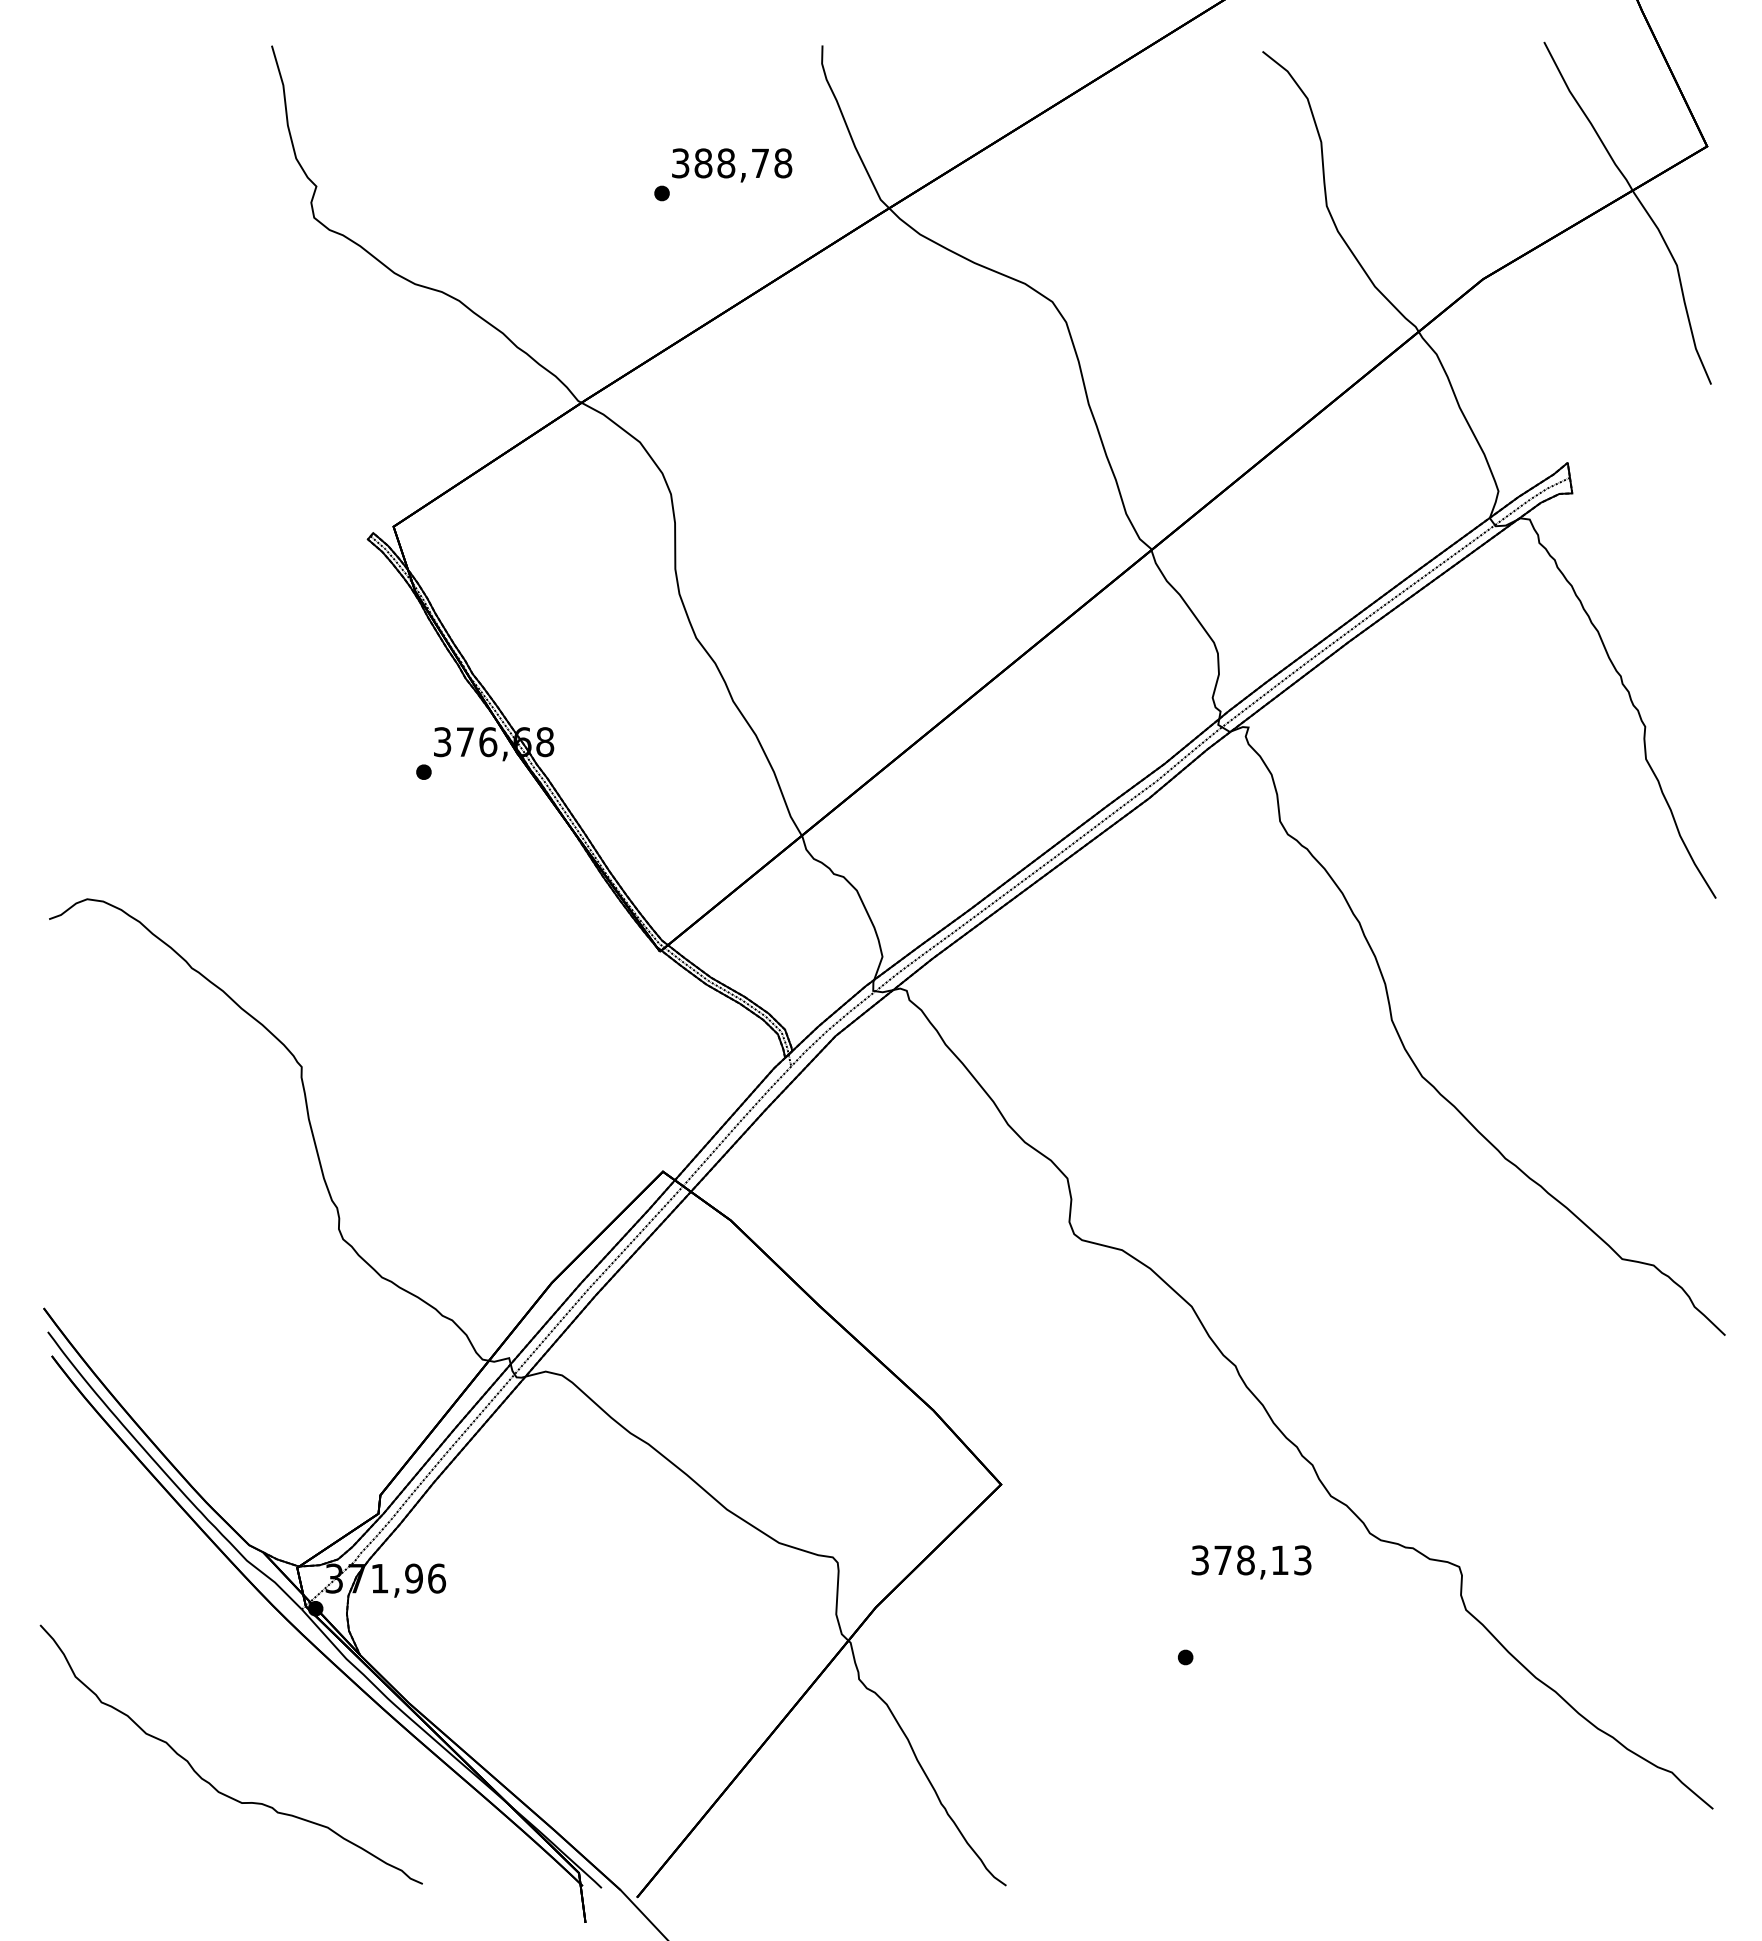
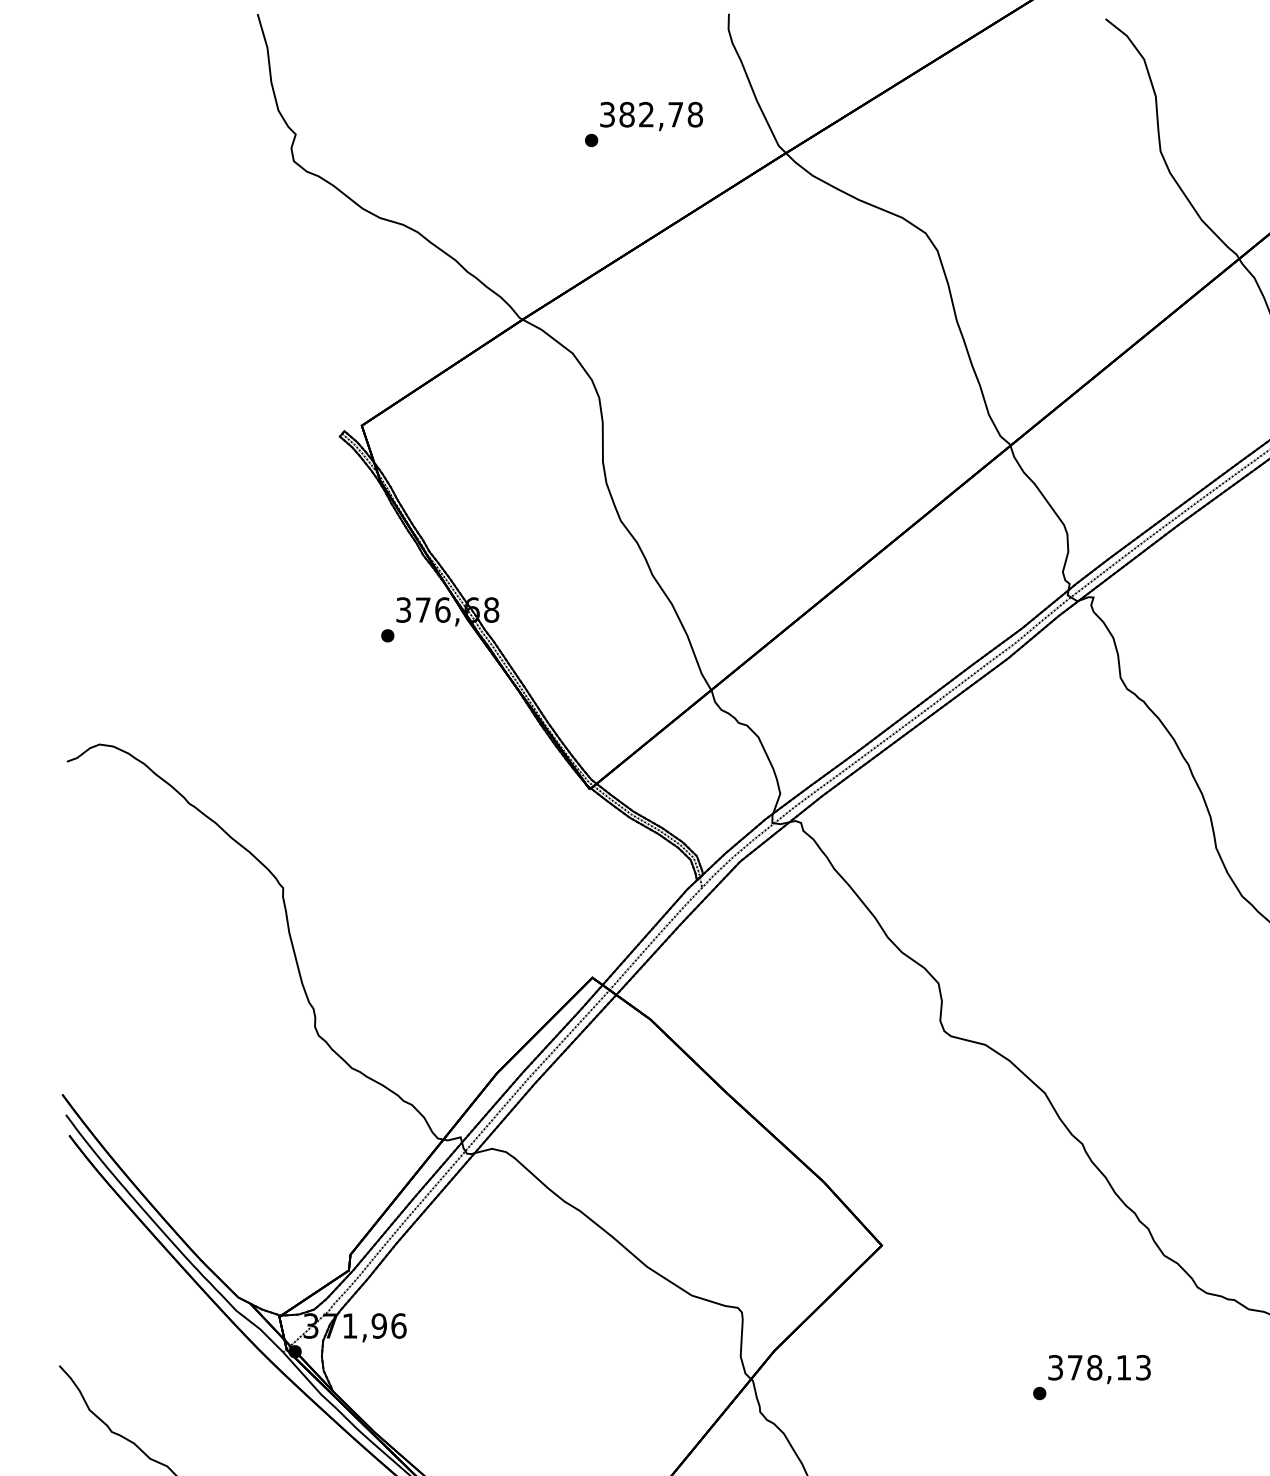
text: (726, 163) -> (646, 114), 388,78 -> 382,78
text: (1251, 1562) -> (1099, 1369), moved

